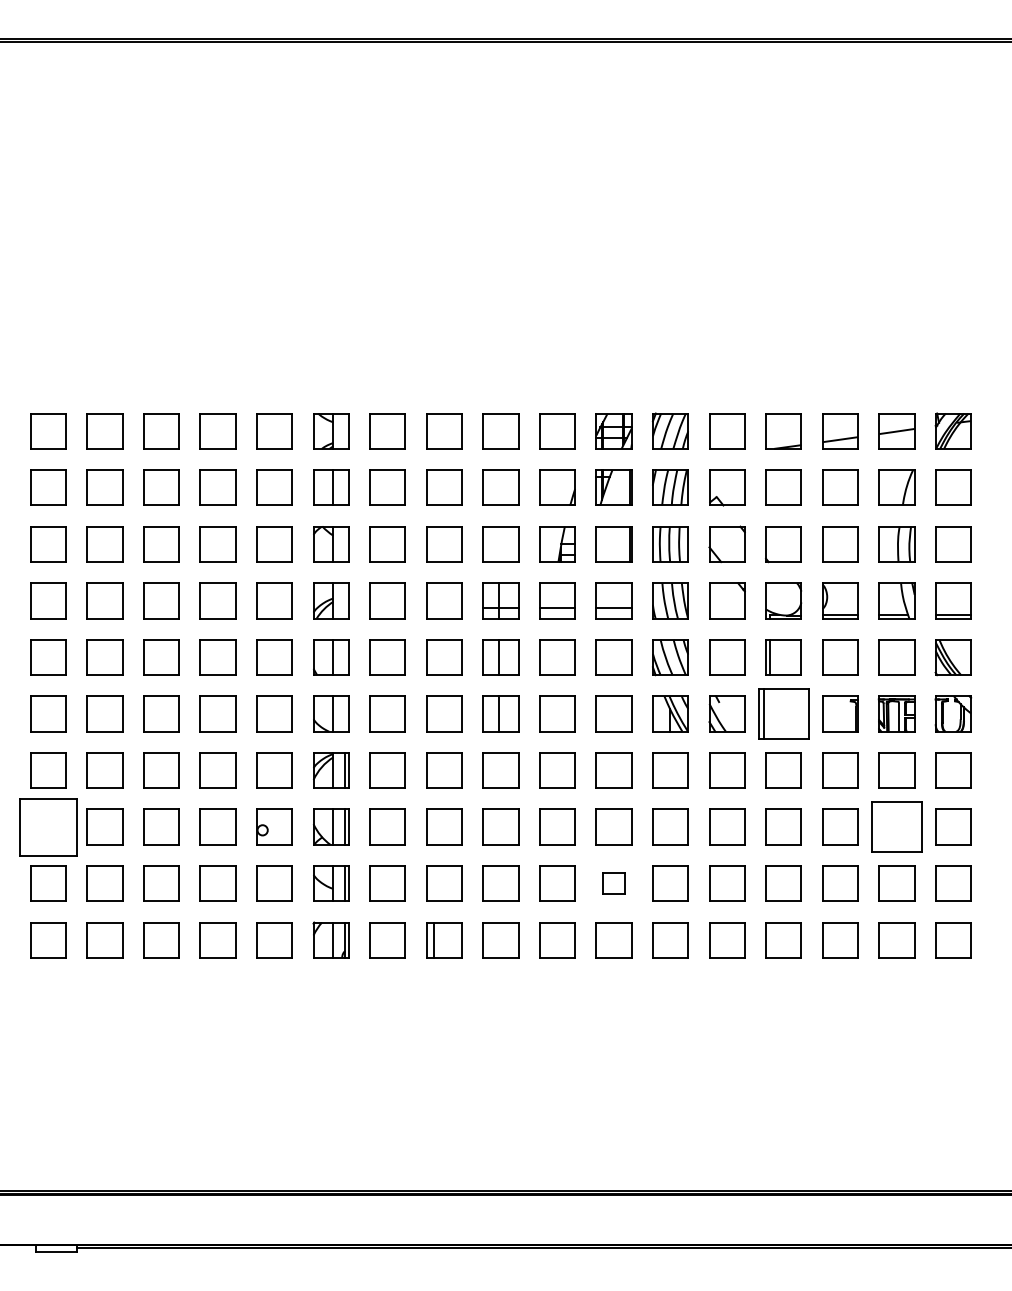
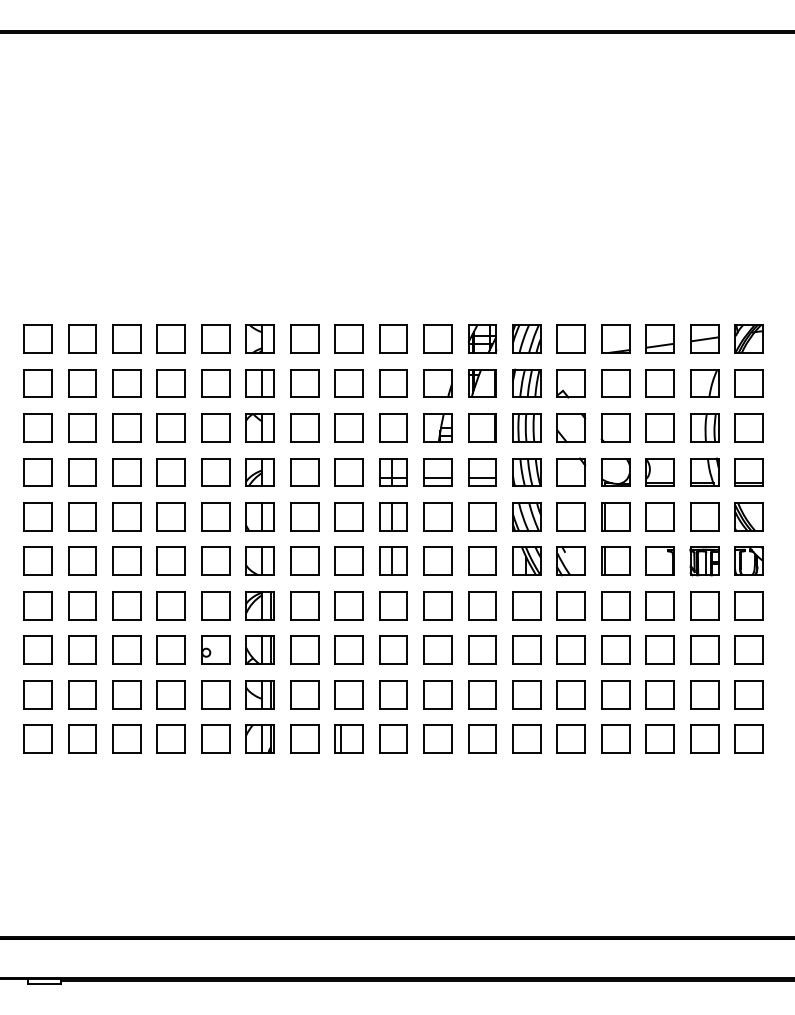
part: (783, 713) -> (615, 560), size x0.71
part: (48, 826) -> (37, 649), size x0.62
part: (896, 826) -> (704, 649), size x0.71
part: (613, 883) -> (481, 694), size x1.67

